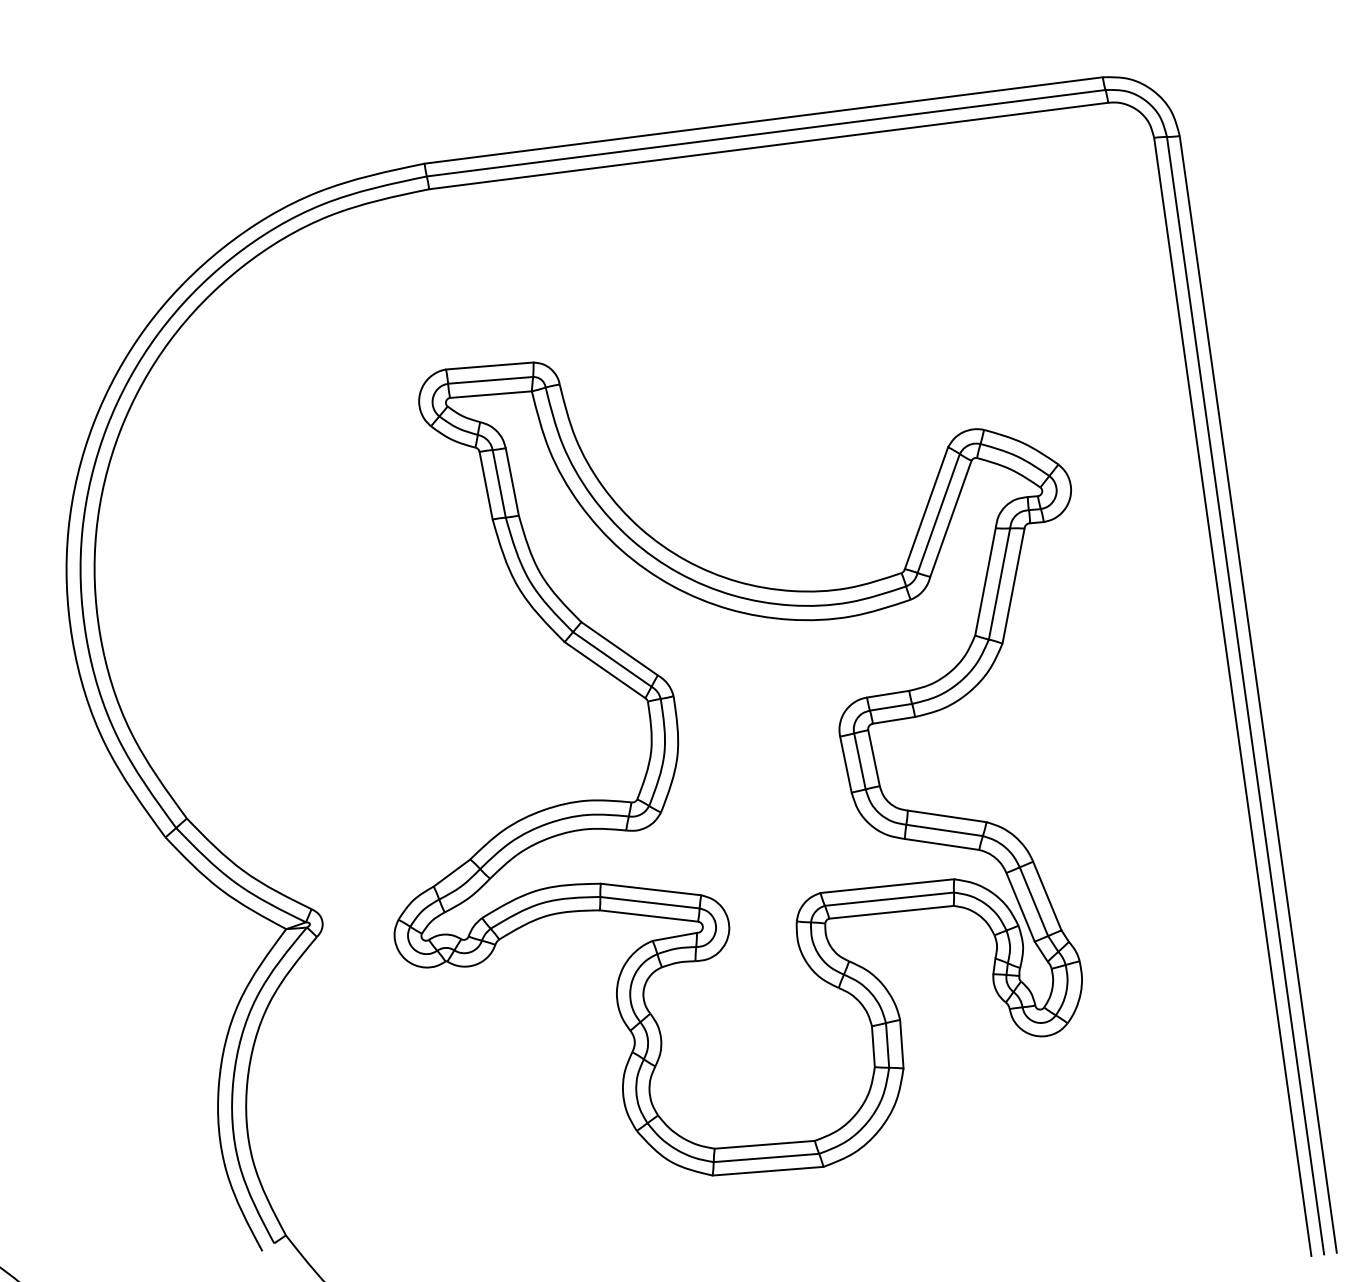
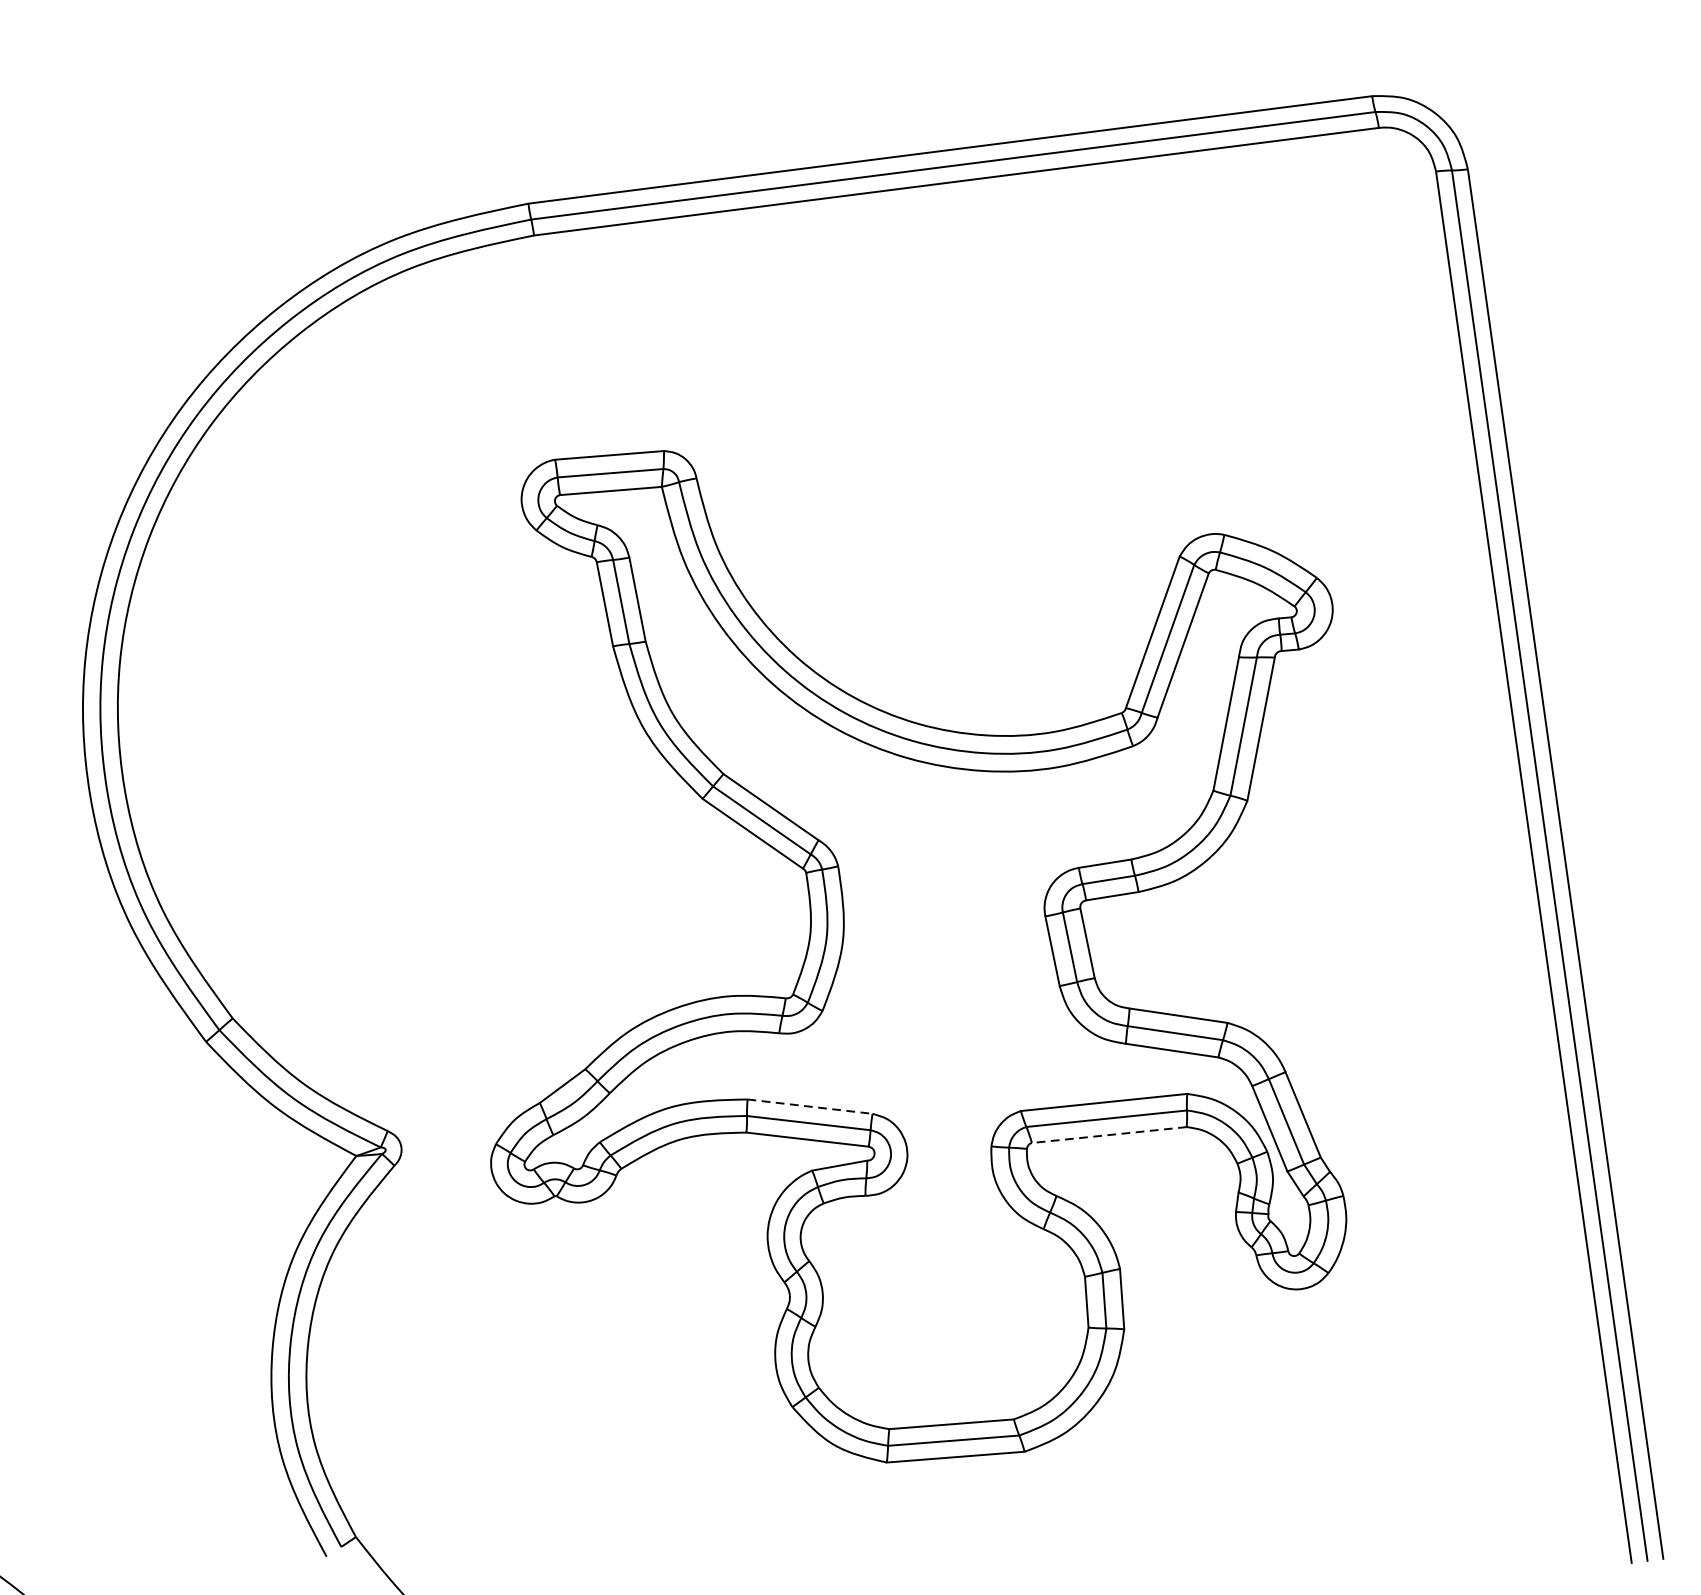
line: (650, 889) -> (809, 1106), solid -> dashed
line: (891, 912) -> (1109, 1135), solid -> dashed

